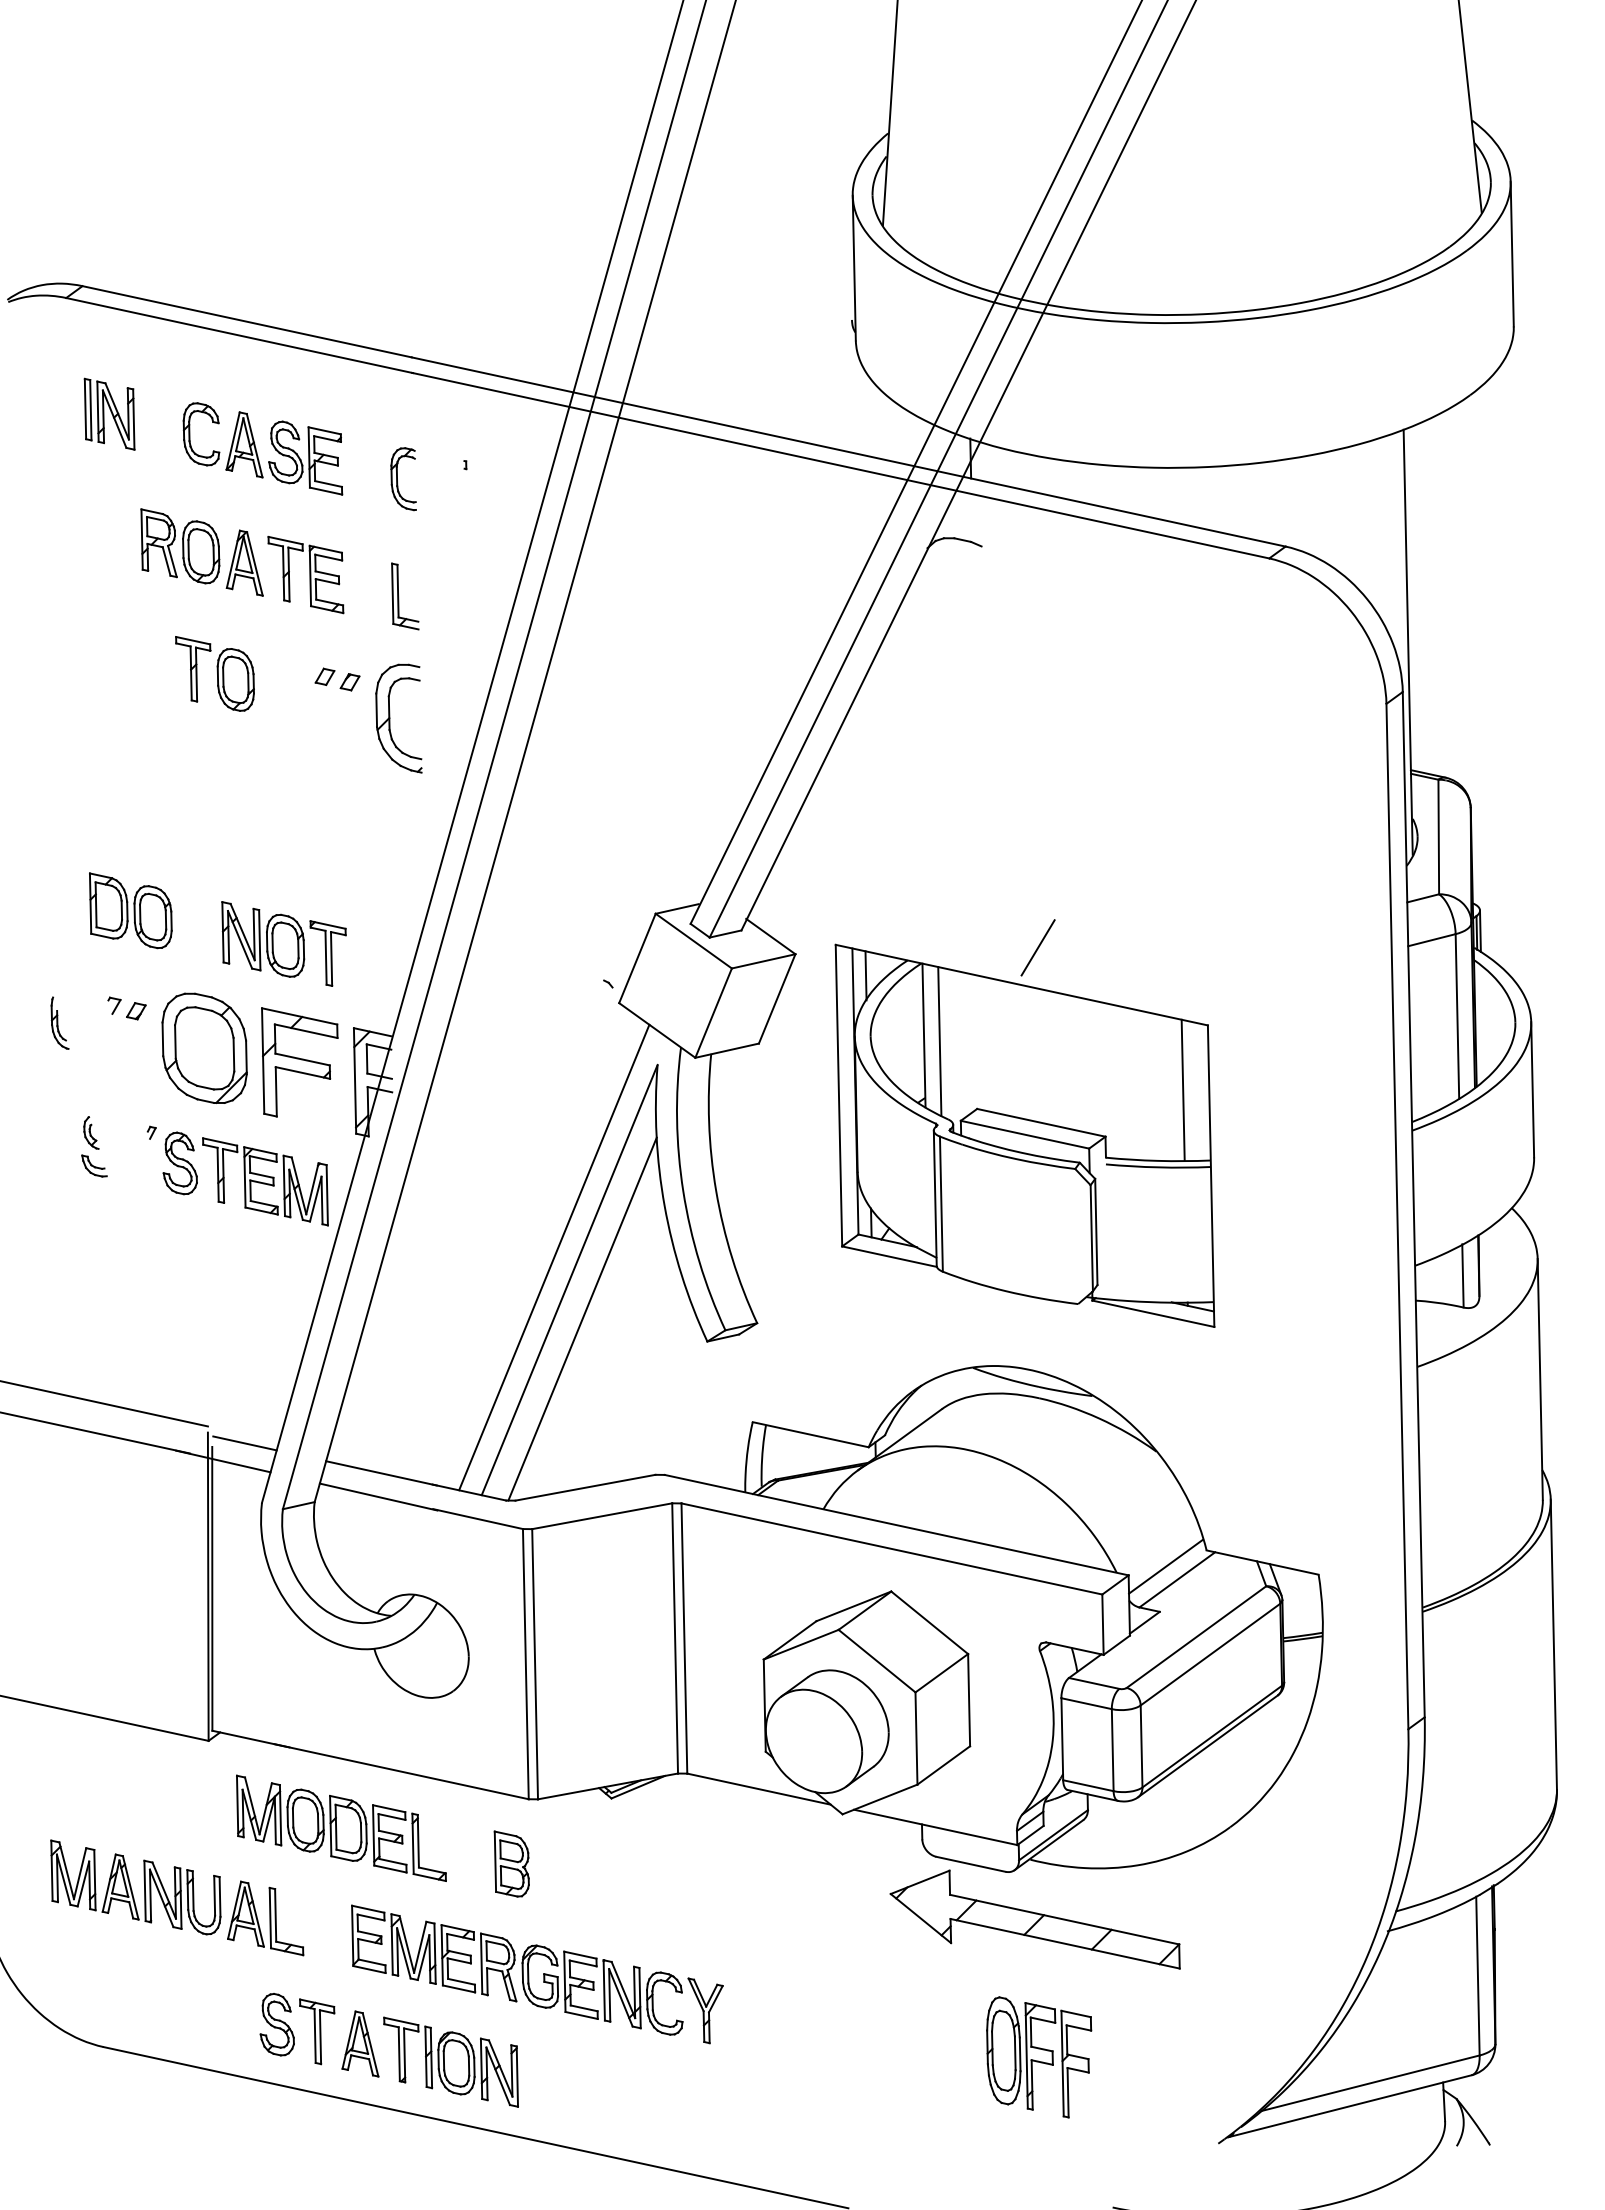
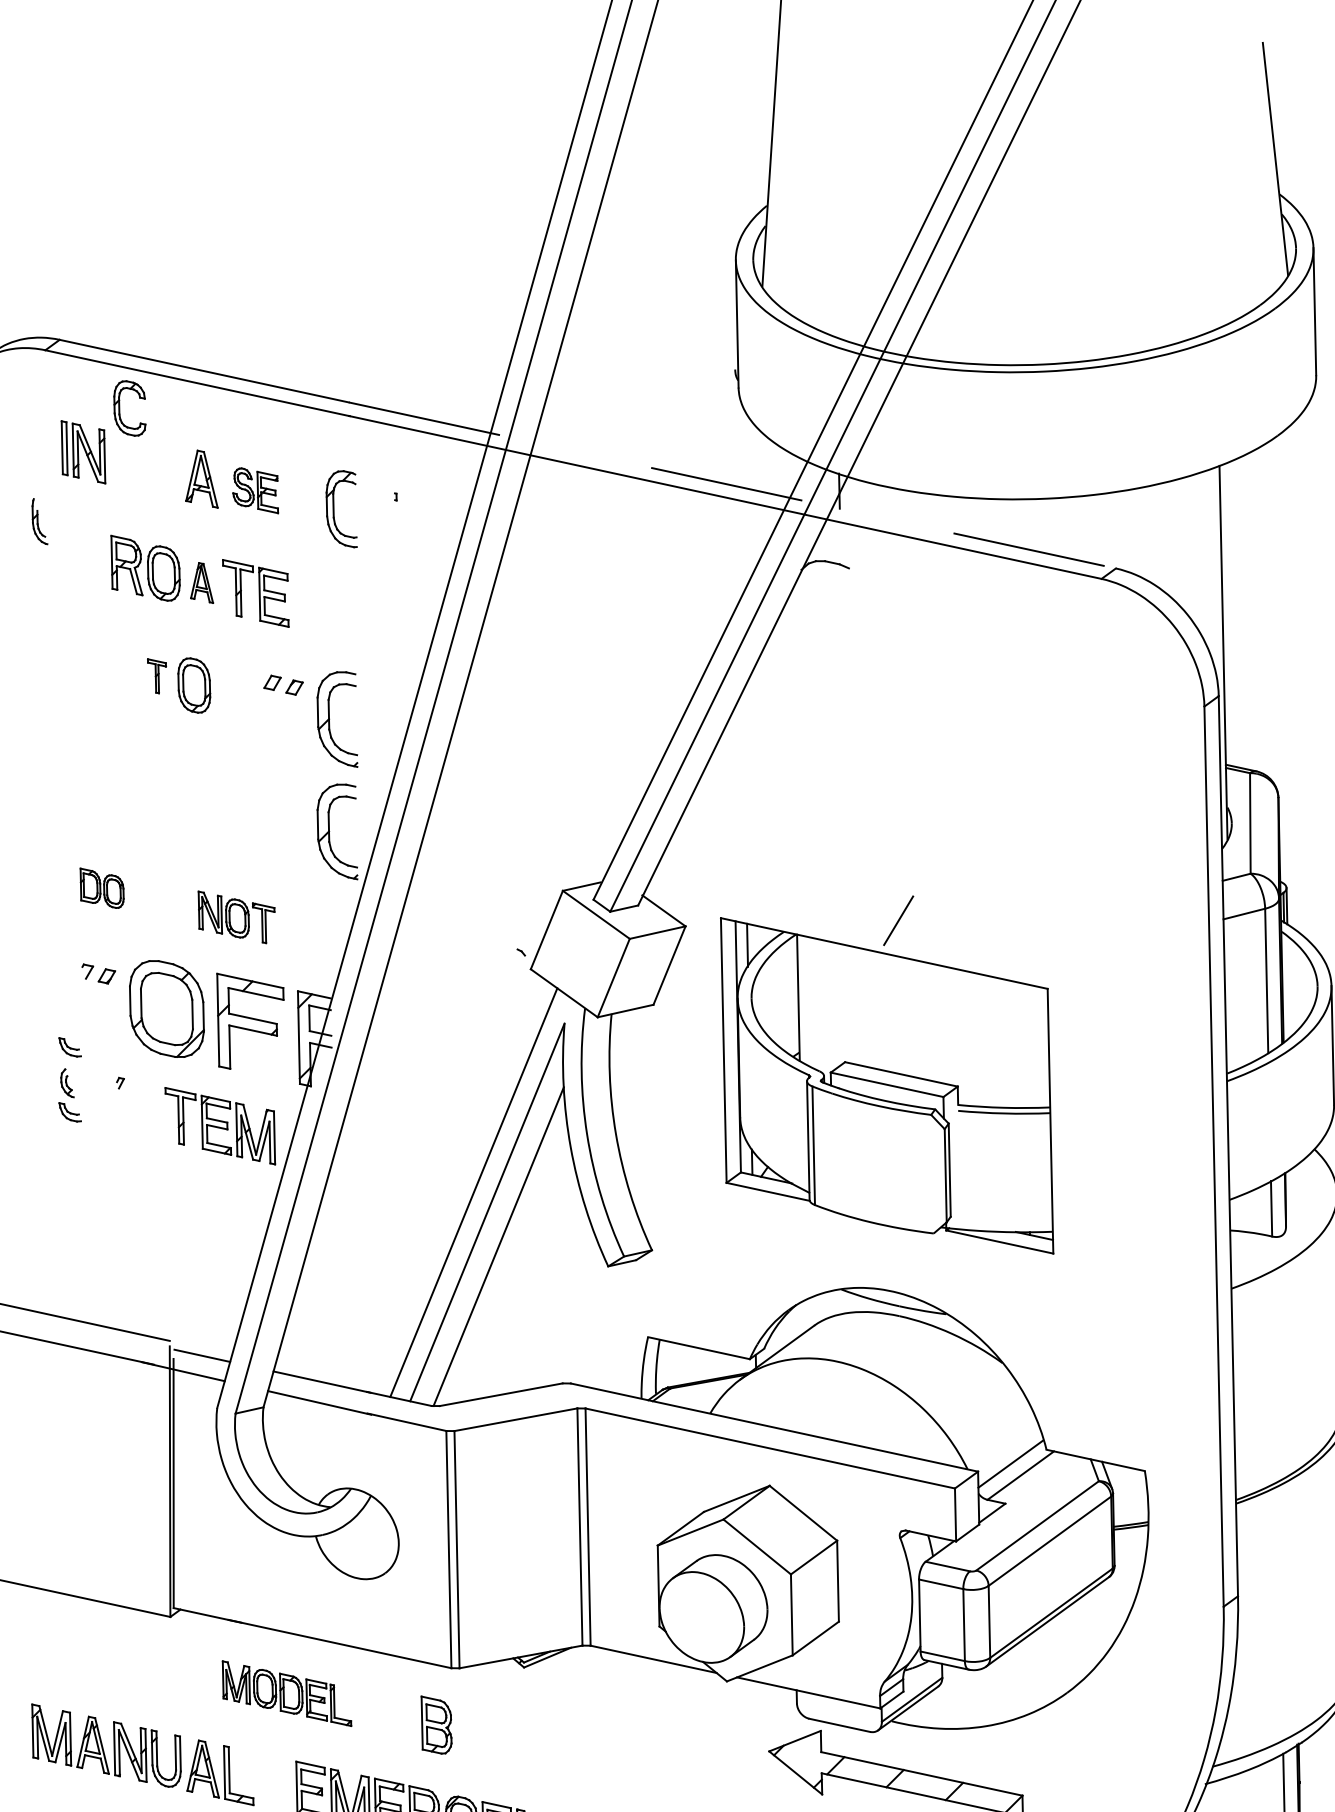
part: (190, 434) -> (120, 408), moved
line: (849, 452) -> (733, 485), solid -> dashed
part: (305, 457) -> (255, 490), size x0.7
part: (403, 479) -> (341, 509), size x1.4
part: (244, 562) -> (201, 582), size x0.7
part: (405, 596) -> (343, 612), removed
part: (193, 669) -> (157, 676), size x0.6
part: (390, 846) -> (330, 831), added
part: (130, 910) -> (101, 887), size x0.6
part: (283, 943) -> (236, 916), size x0.7
part: (59, 1022) -> (39, 521), moved
line: (939, 1041) -> (812, 1002), removed
line: (1182, 1089) -> (1025, 1045), removed
part: (94, 1091) -> (70, 1046), added
part: (179, 1163) -> (144, 1110), removed
part: (341, 1827) -> (287, 1693), size x0.7

